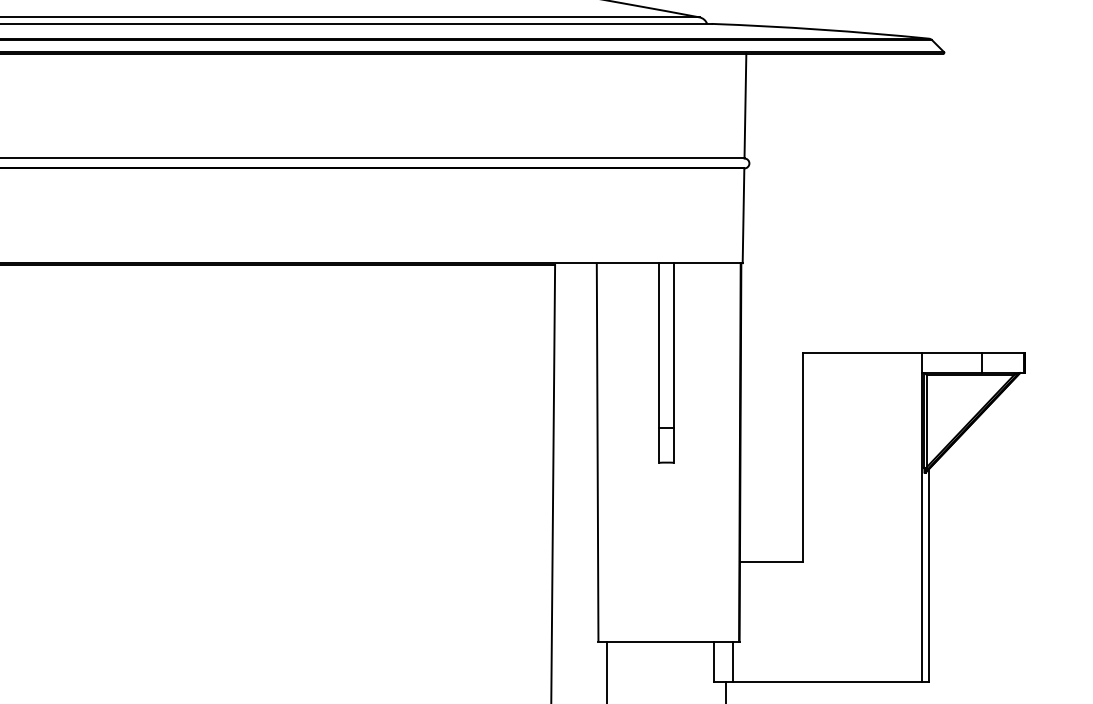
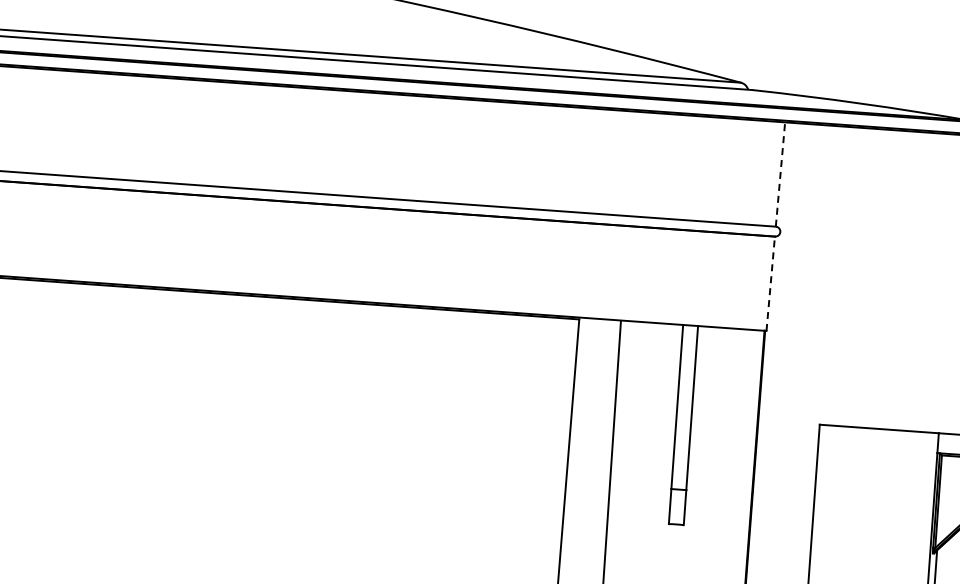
line: (745, 105) -> (780, 173), solid -> dashed
line: (743, 215) -> (770, 283), solid -> dashed

